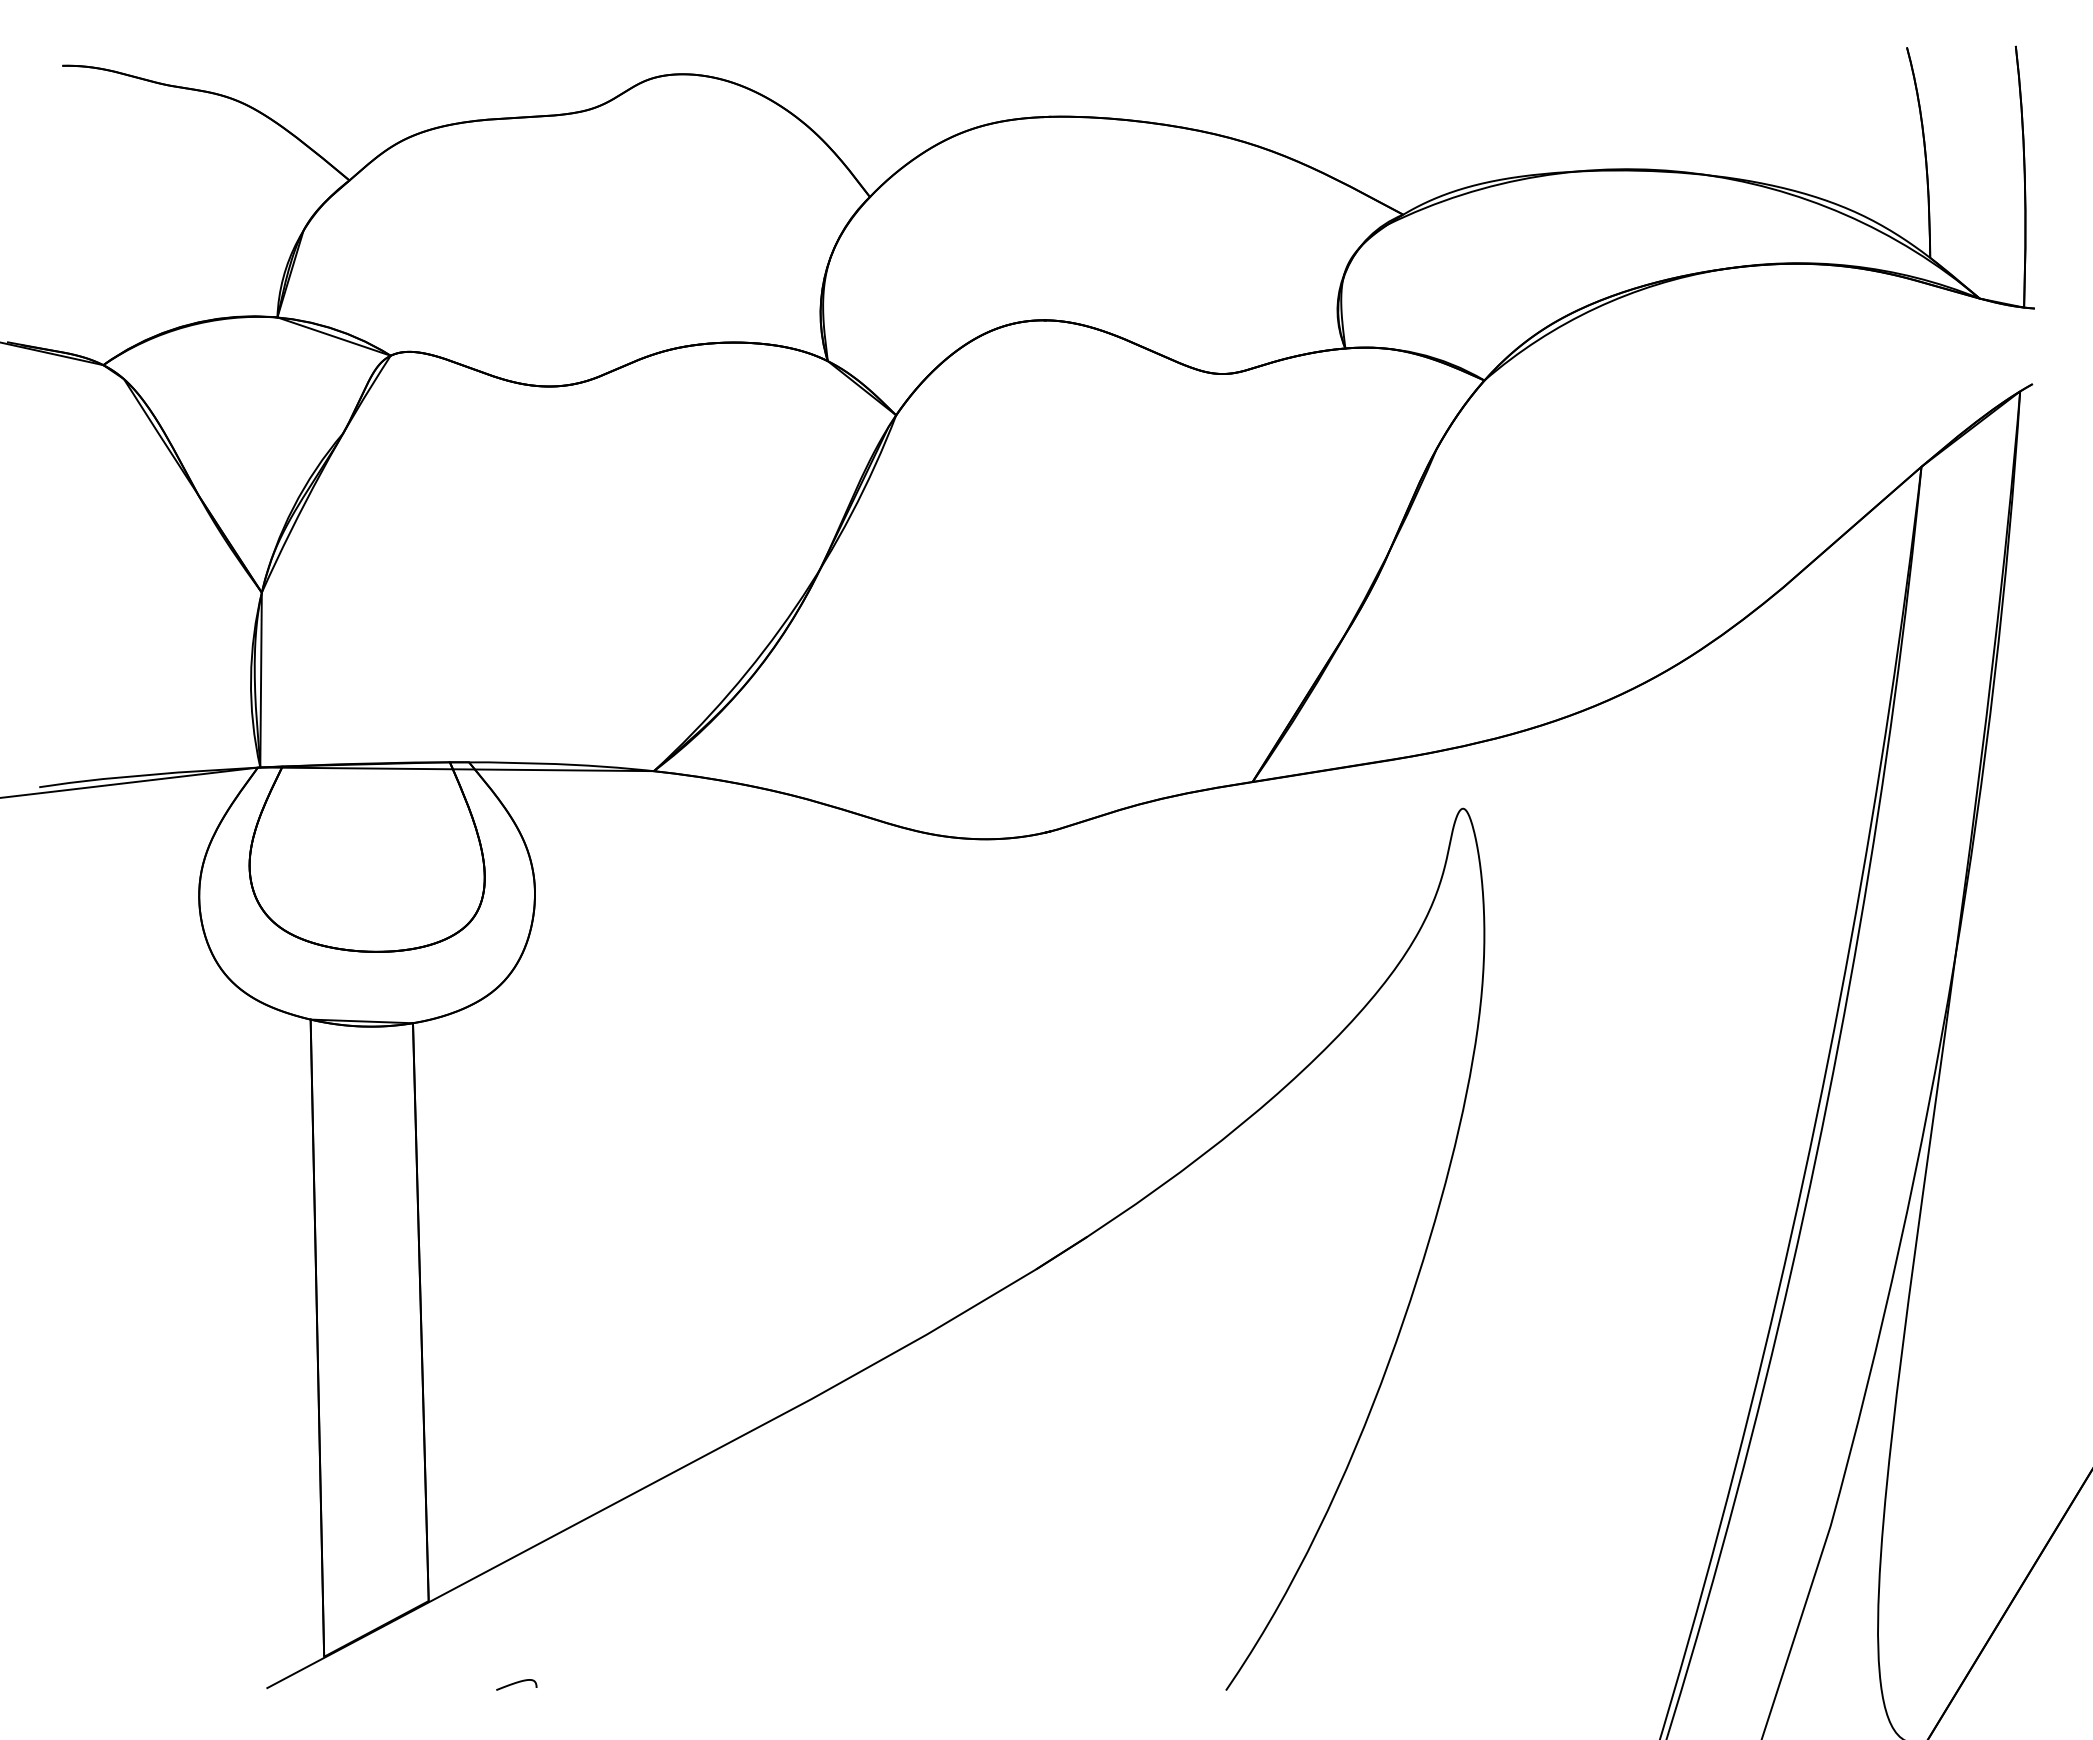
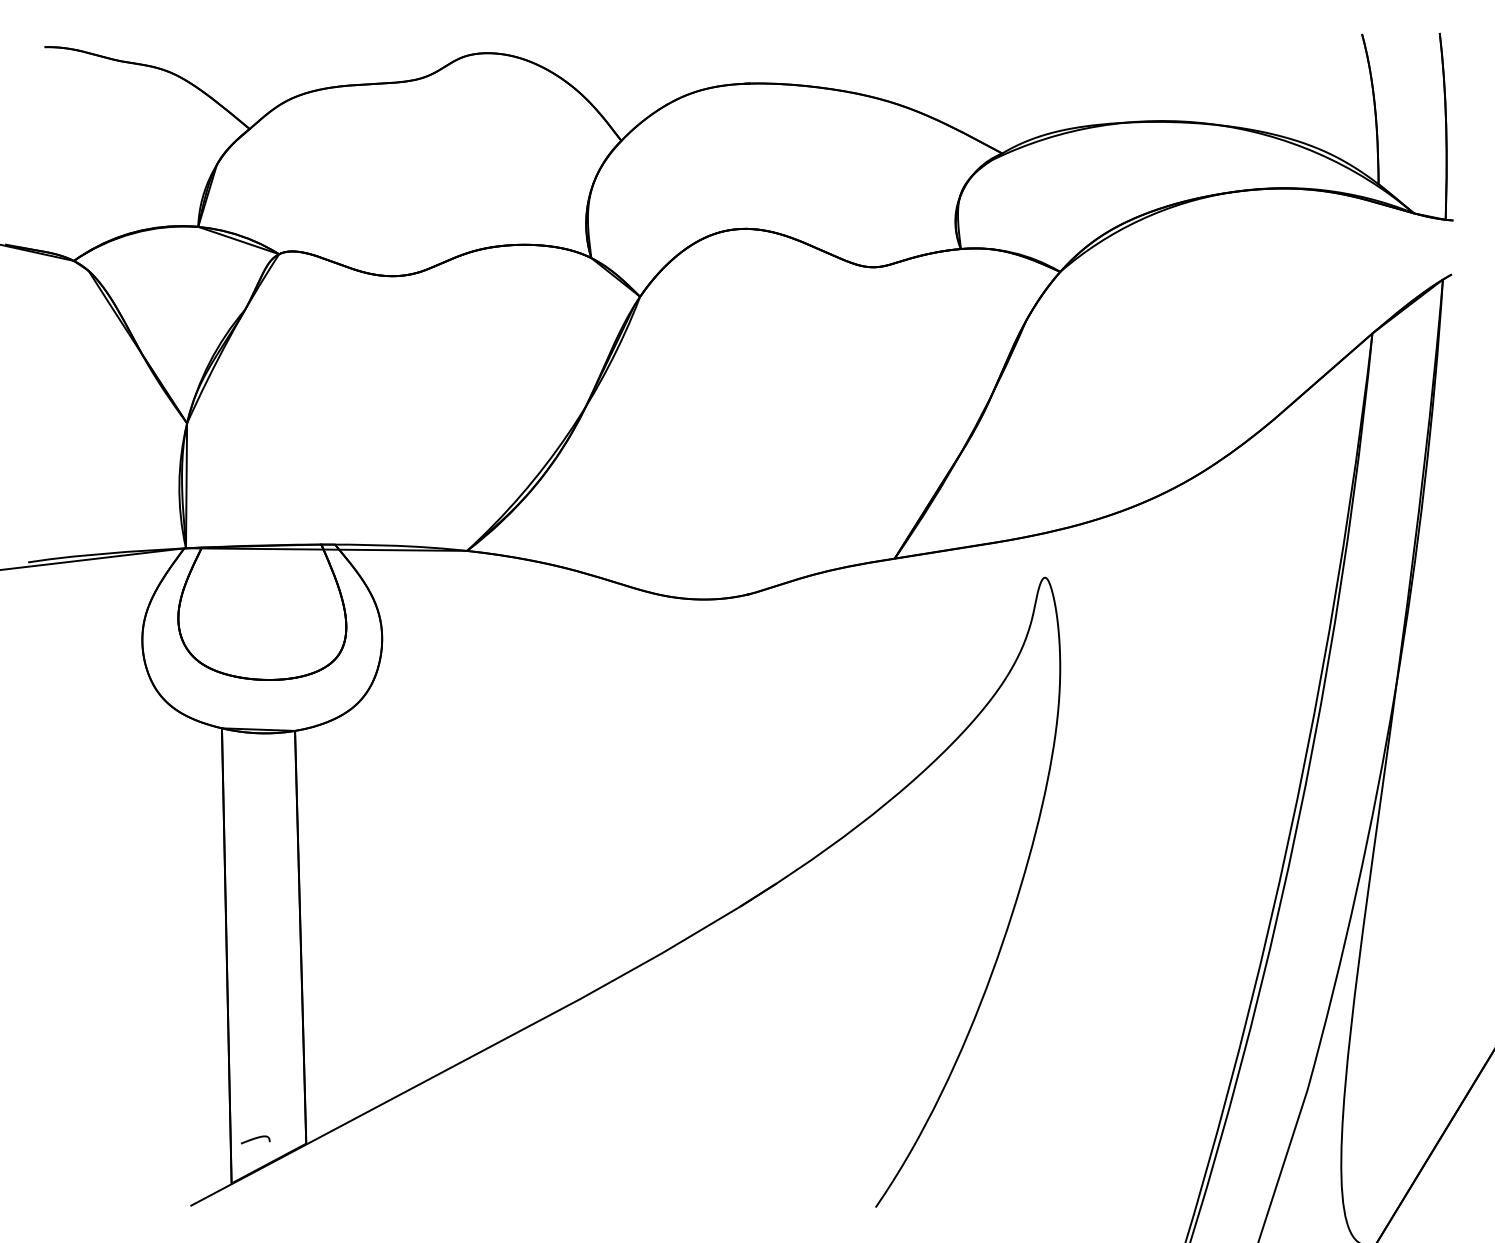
curve: (516, 1683) -> (255, 1138), moved

